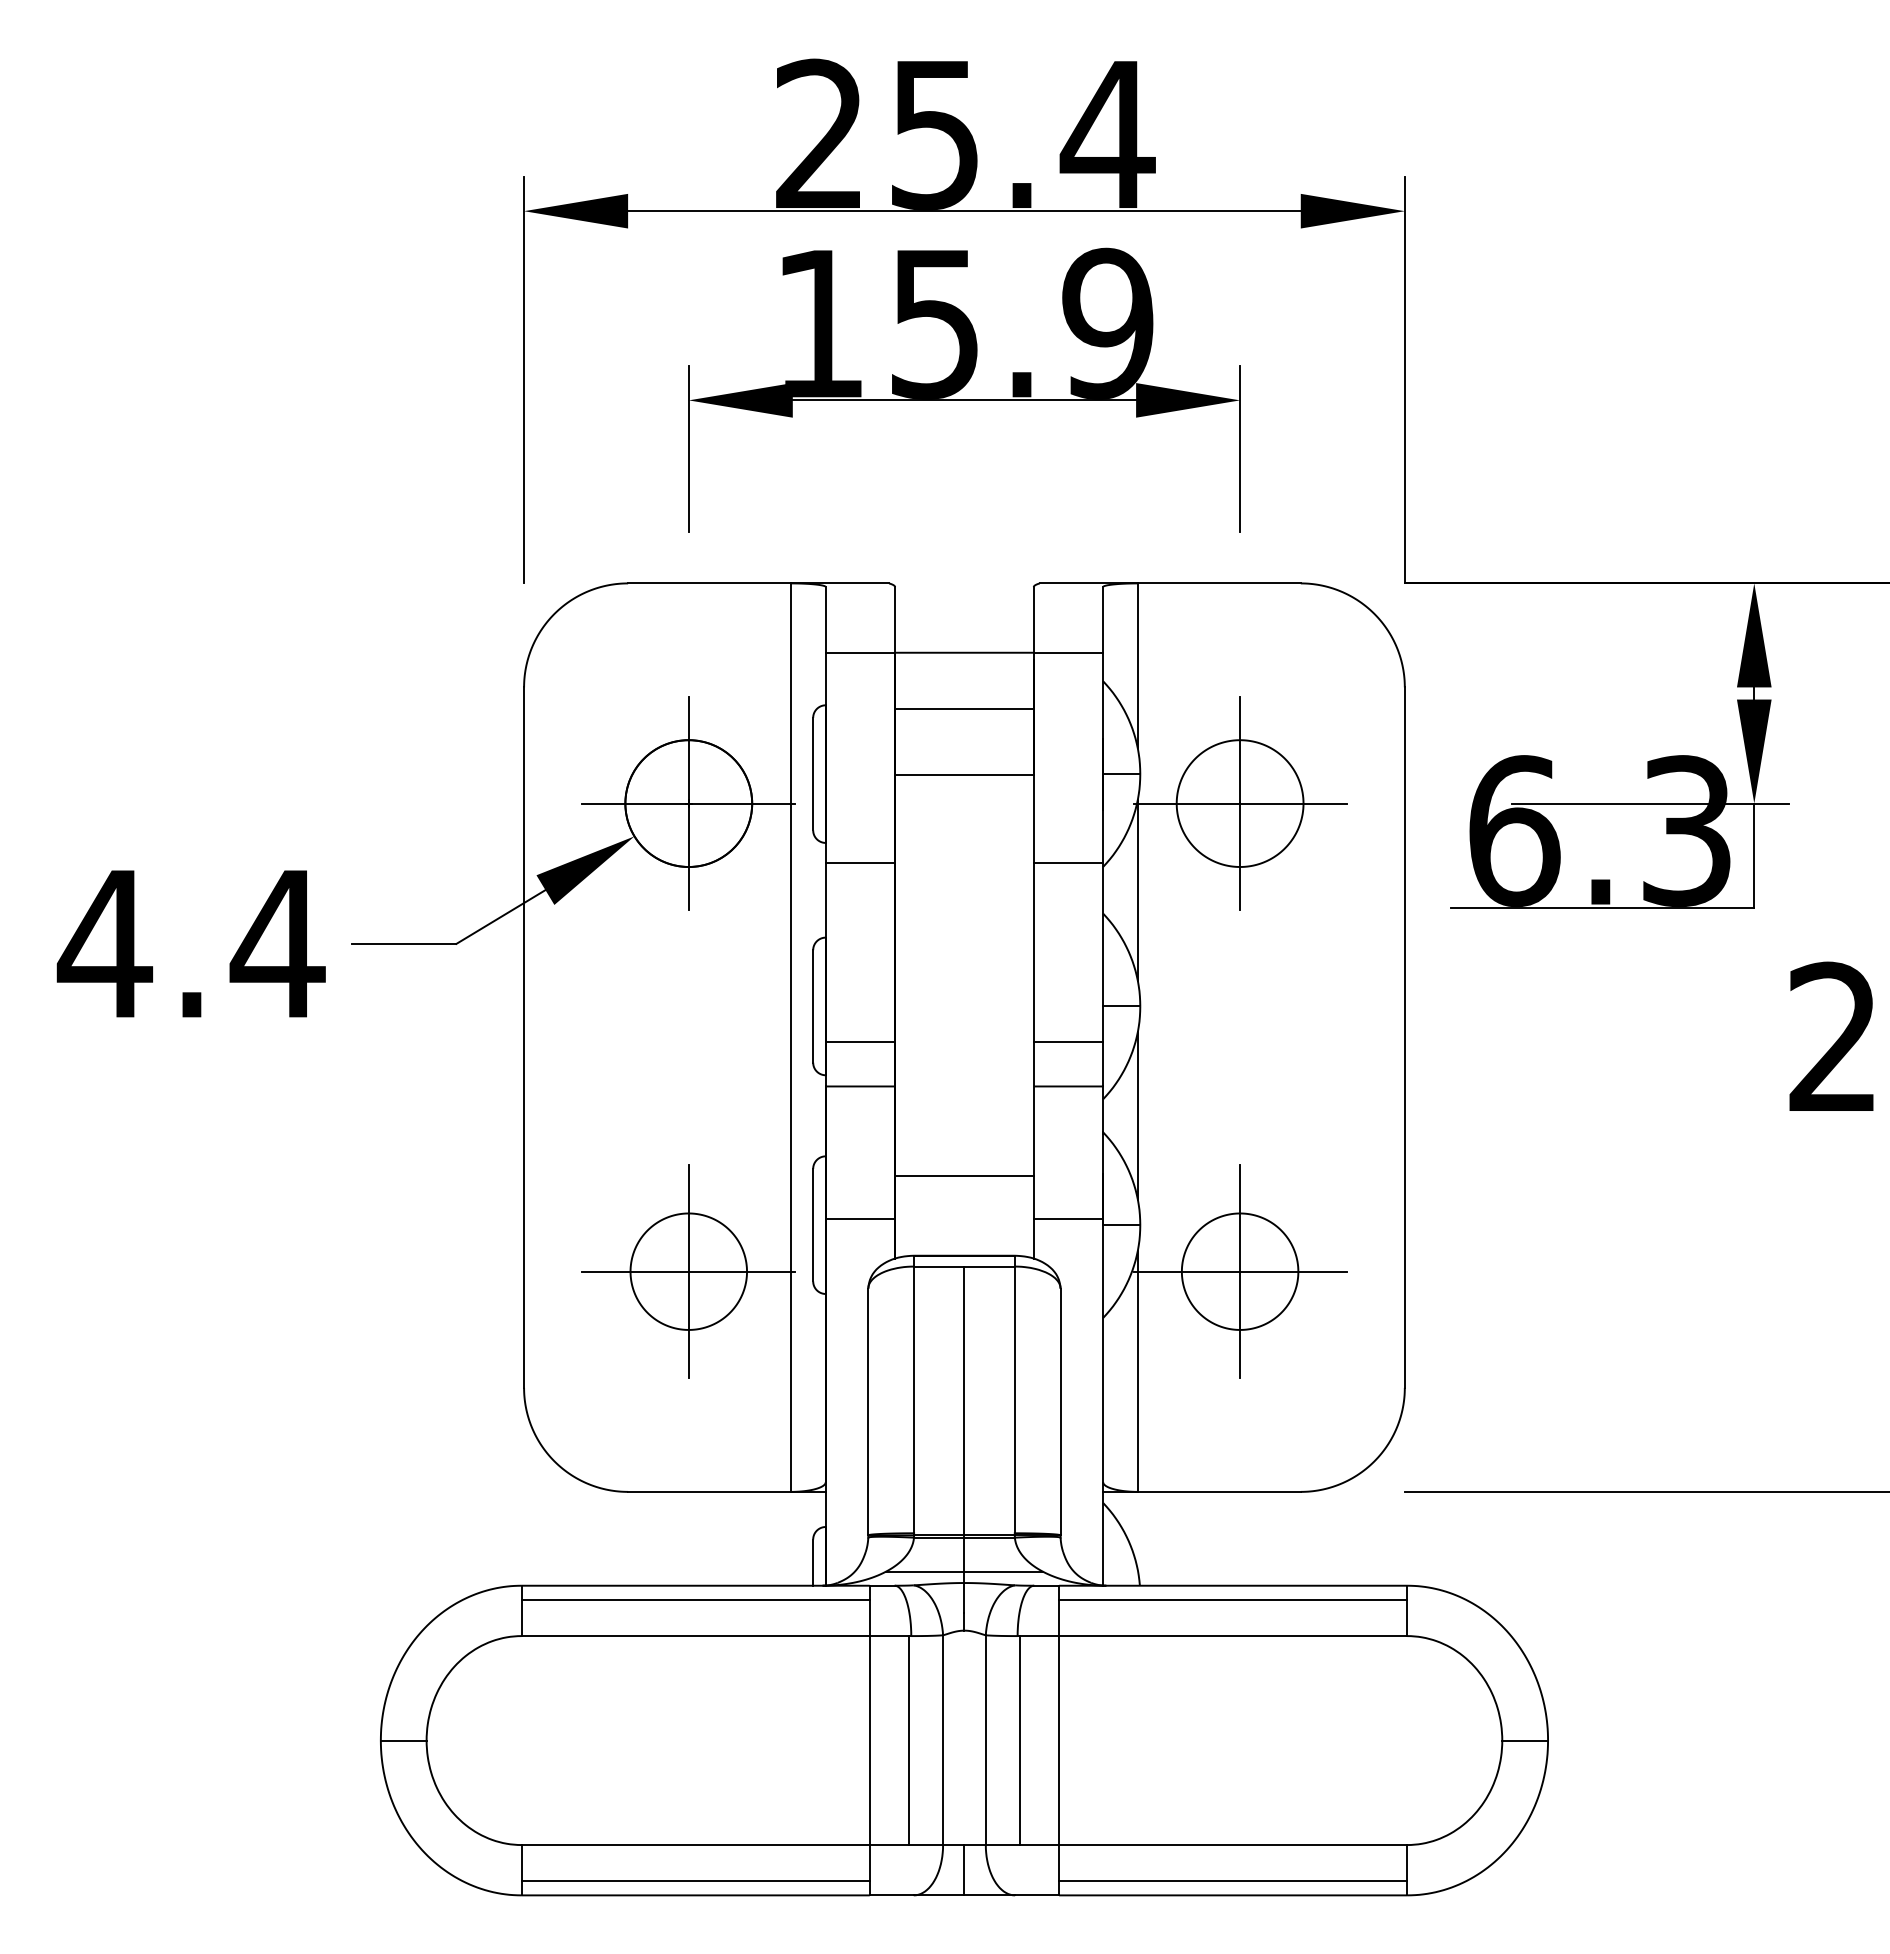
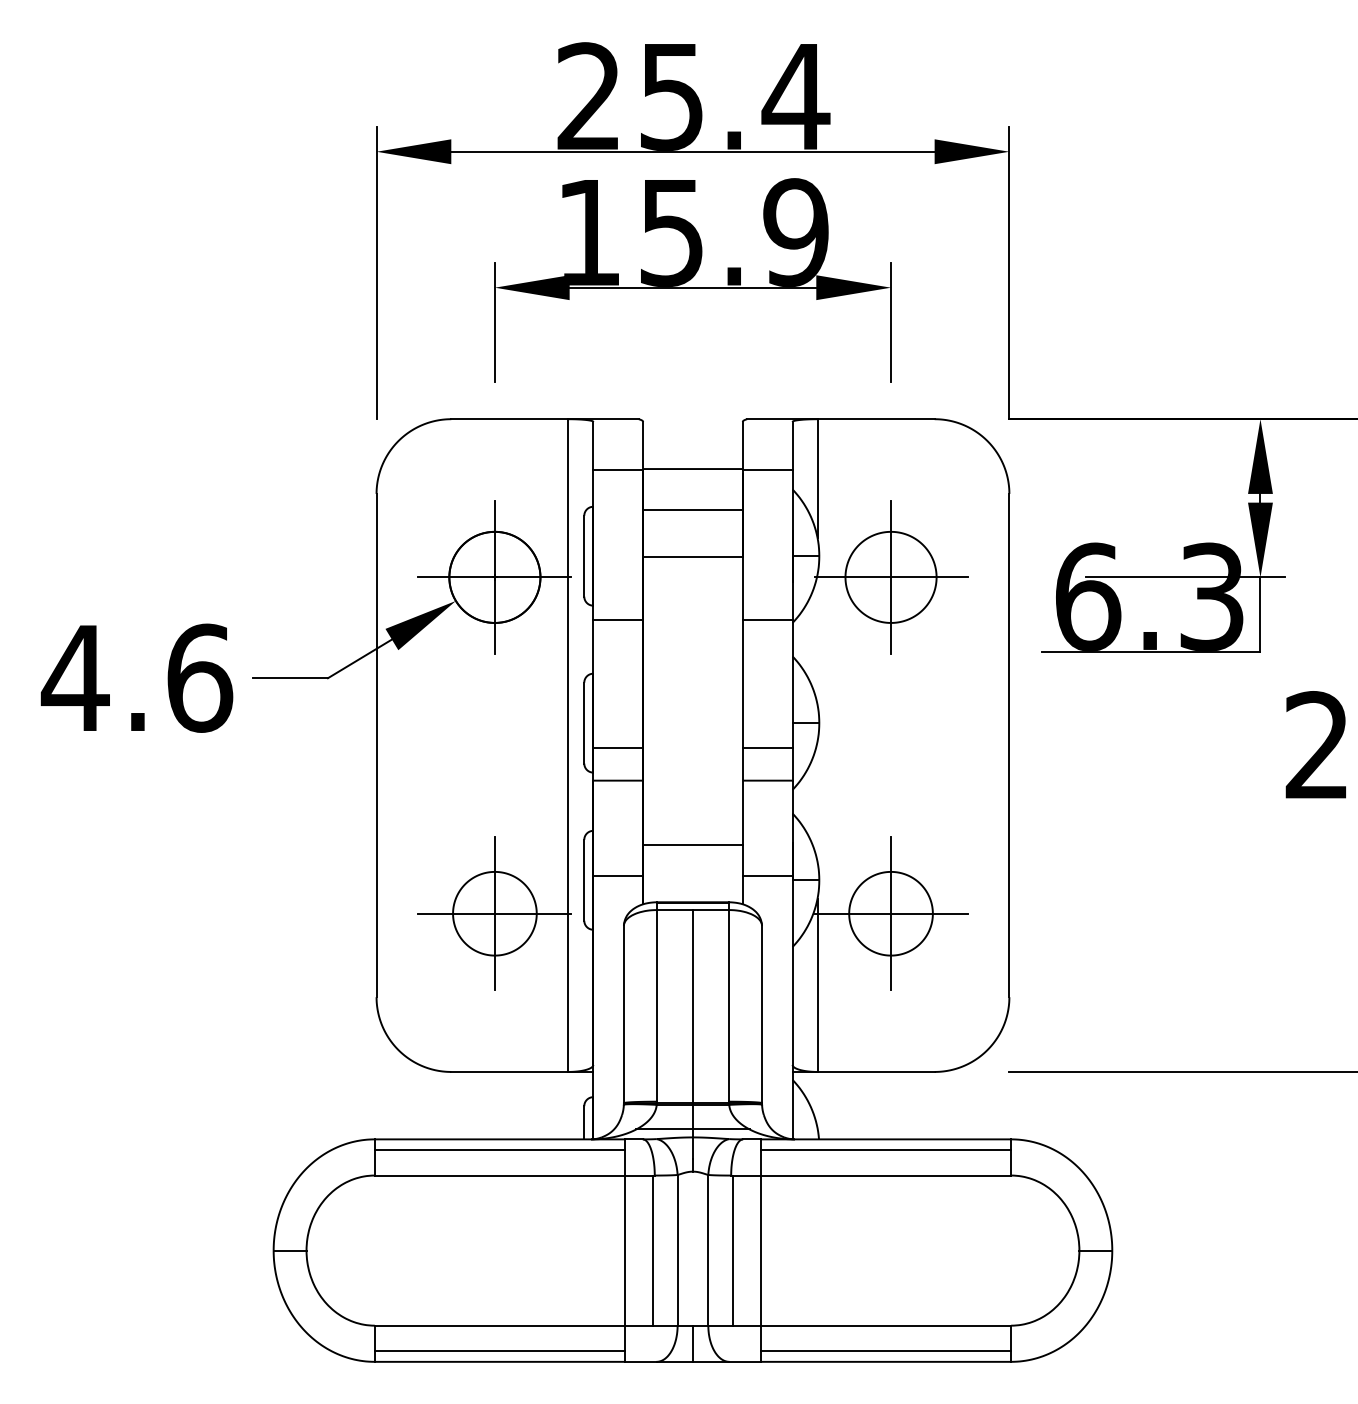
line: (1137, 889) -> (817, 639), removed
text: (277, 943) -> (199, 677), 4.4 -> 4.6
line: (1137, 1115) -> (817, 801), removed

